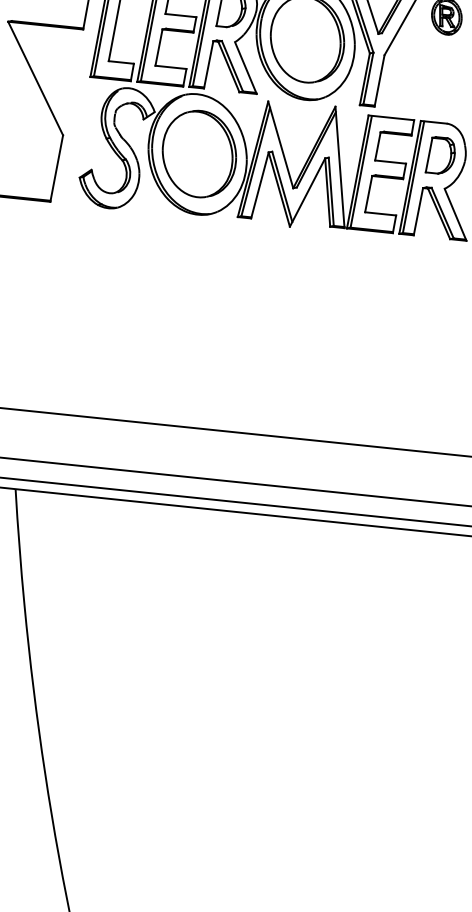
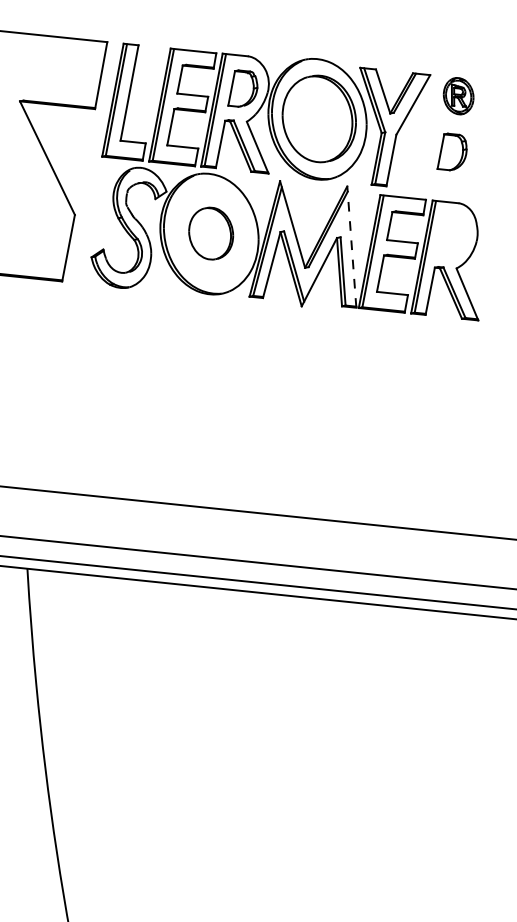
part: (198, 153) -> (210, 233), size x0.6
part: (439, 154) -> (451, 151), moved
line: (339, 167) -> (351, 247), solid -> dashed

